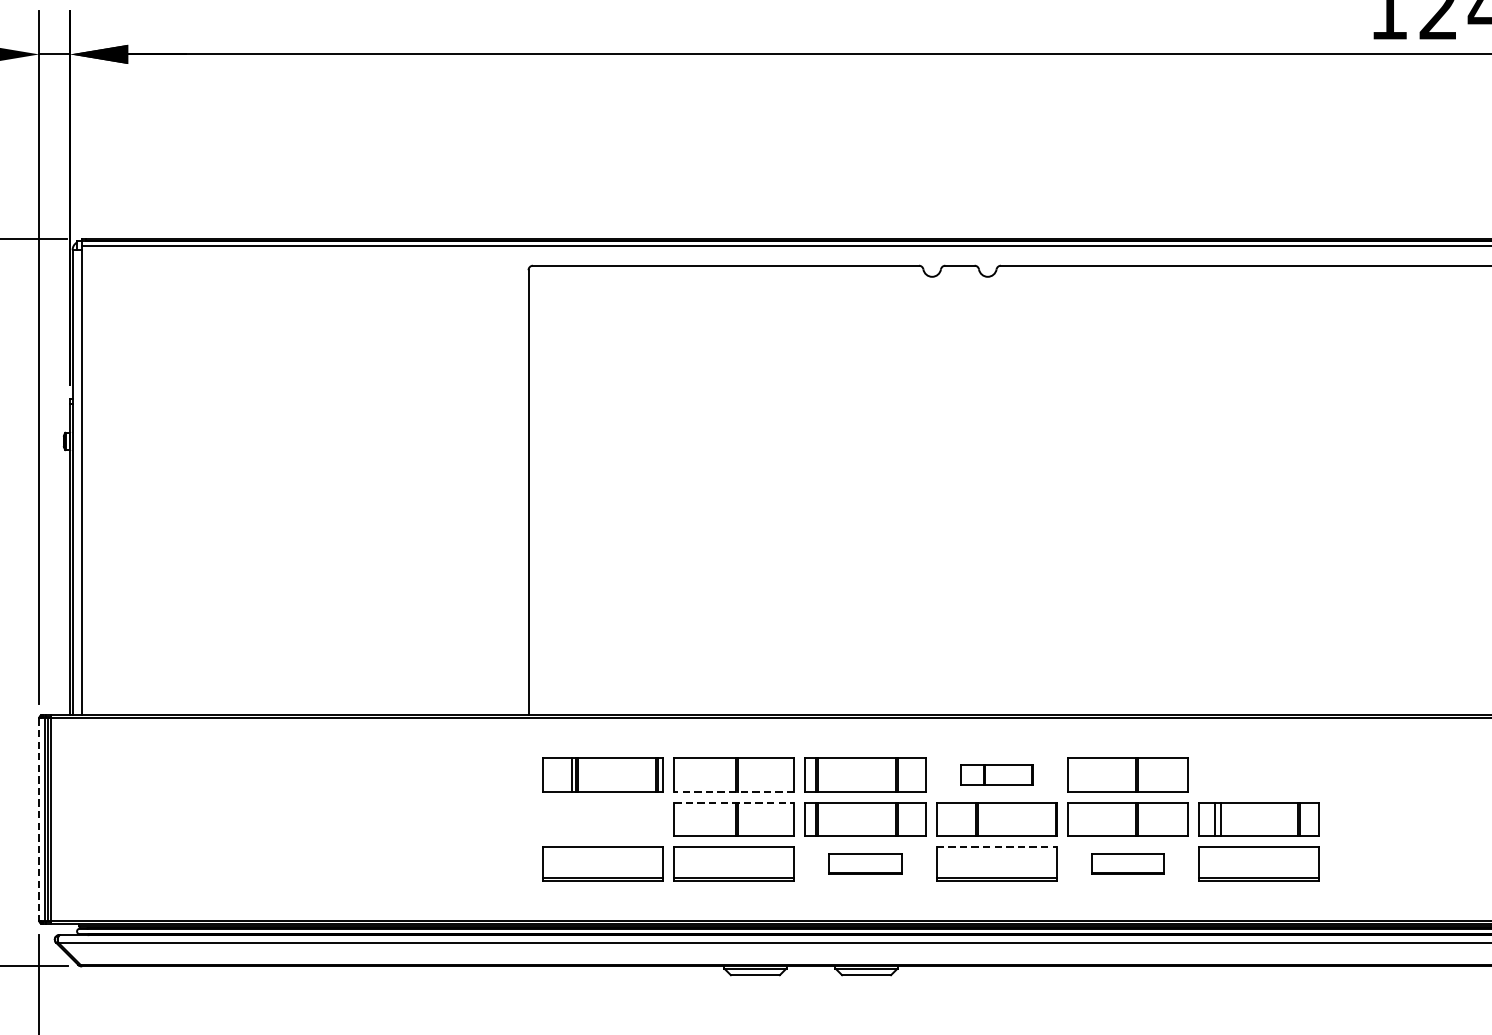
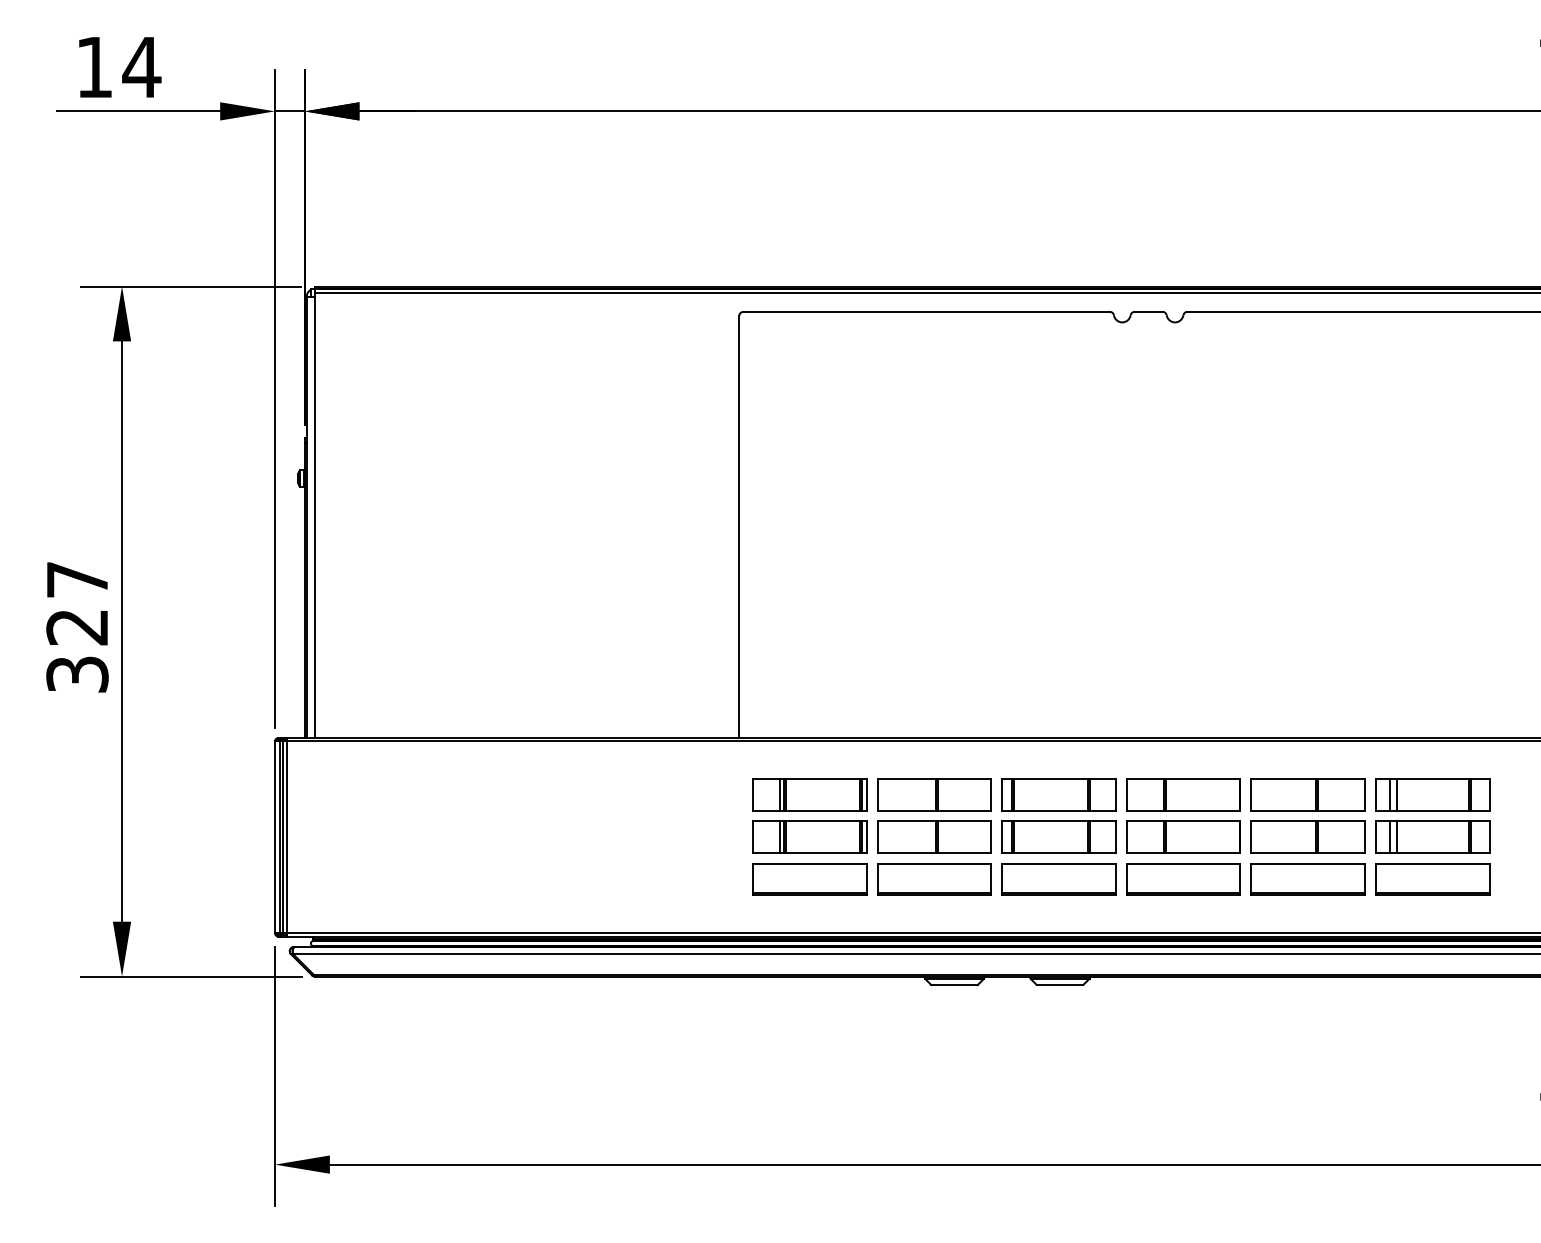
part: (996, 774) -> (1183, 794), size x1.67
part: (1259, 774) -> (1432, 794), added
line: (734, 791) -> (934, 810), dashed -> solid
line: (734, 802) -> (934, 821), dashed -> solid
part: (602, 818) -> (809, 836), added
line: (39, 819) -> (275, 837), dashed -> solid
line: (996, 847) -> (1183, 863), dashed -> solid
part: (864, 863) -> (1058, 879), size x1.67
part: (1127, 863) -> (1307, 879), size x1.67

